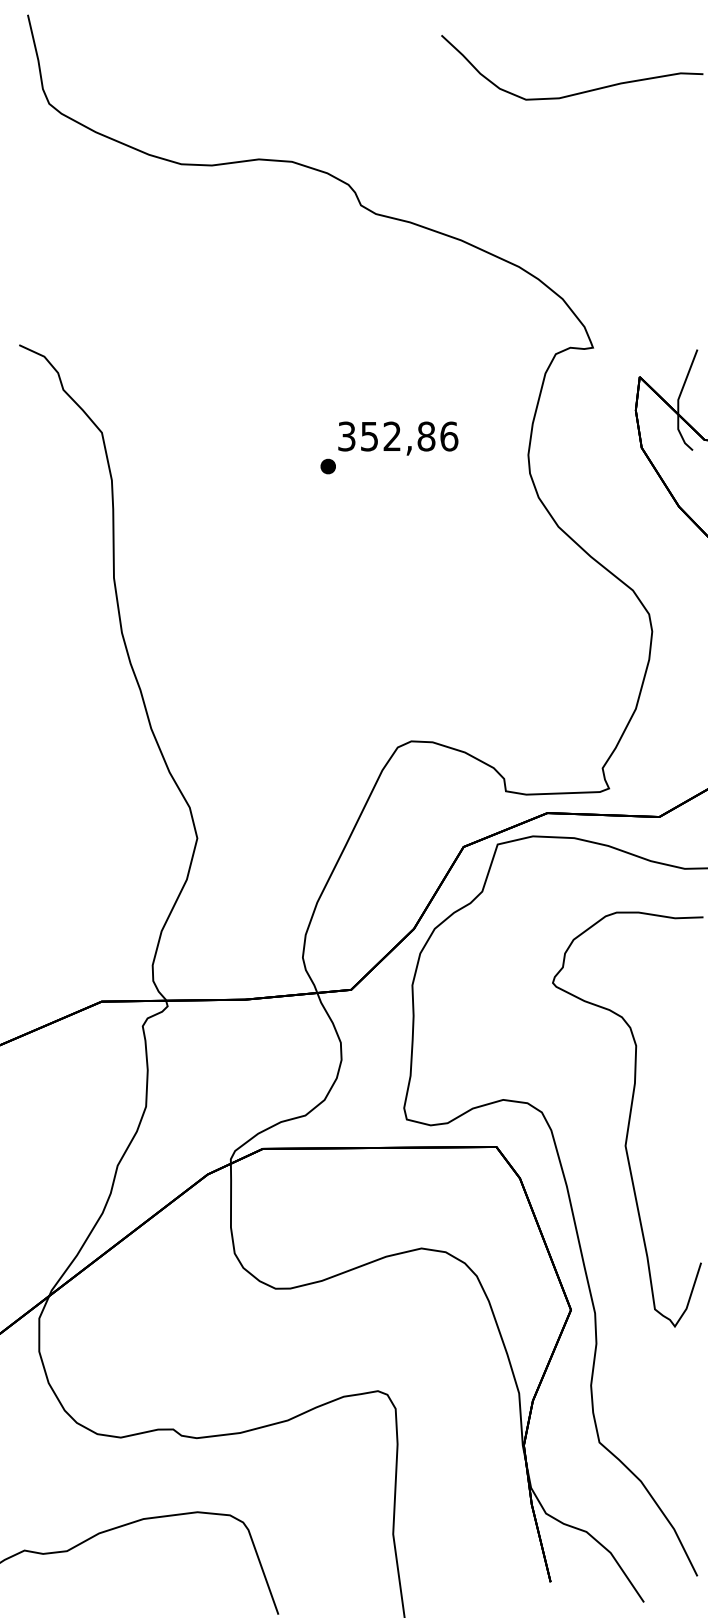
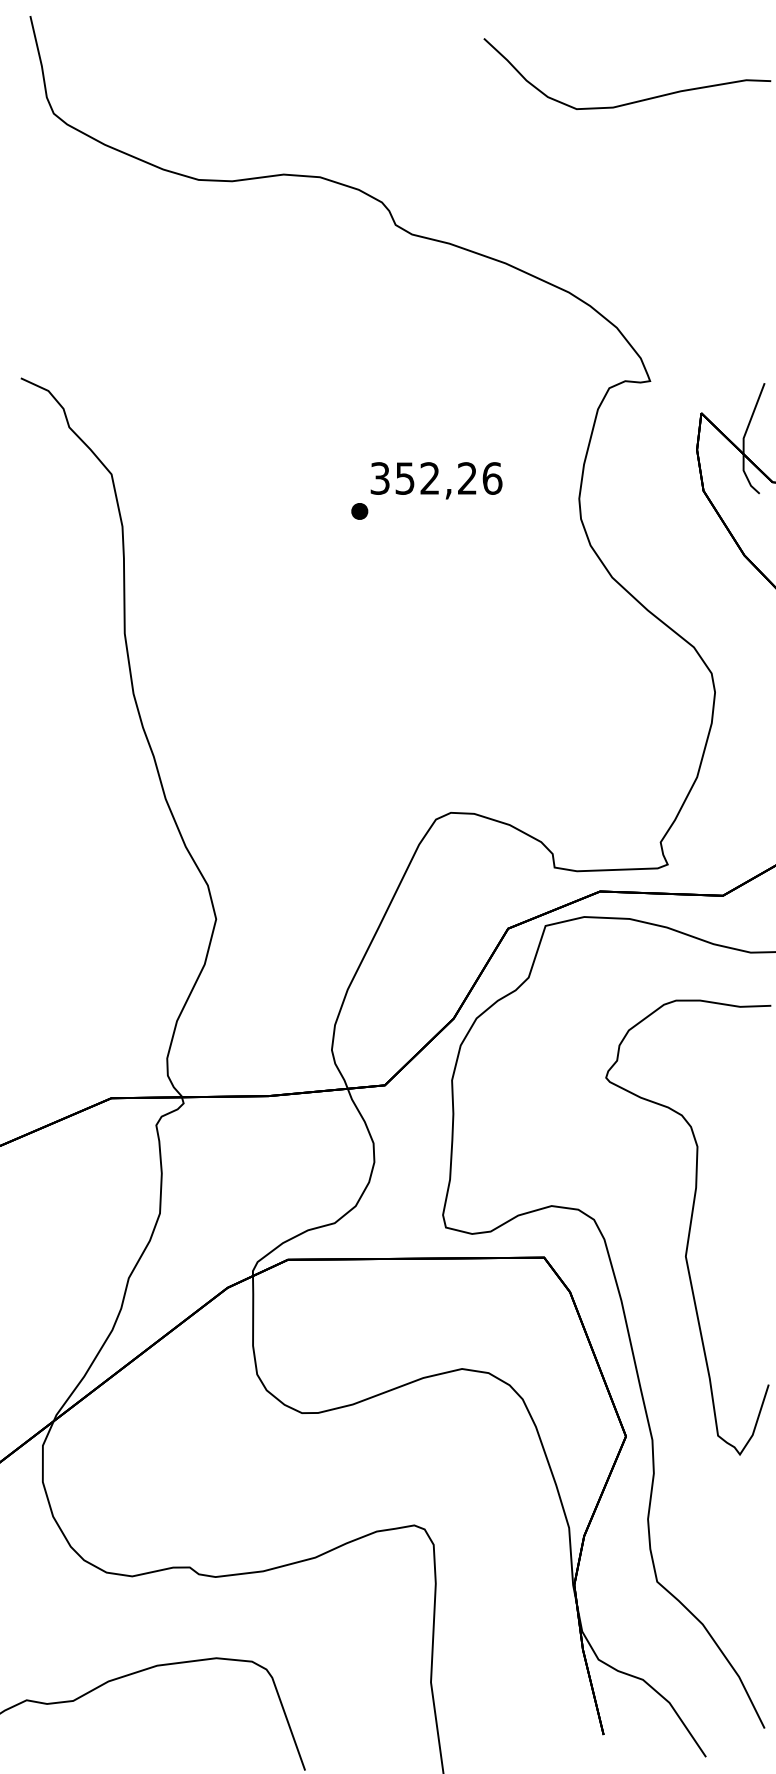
text: (426, 436) -> (467, 478), 352,86 -> 352,26

